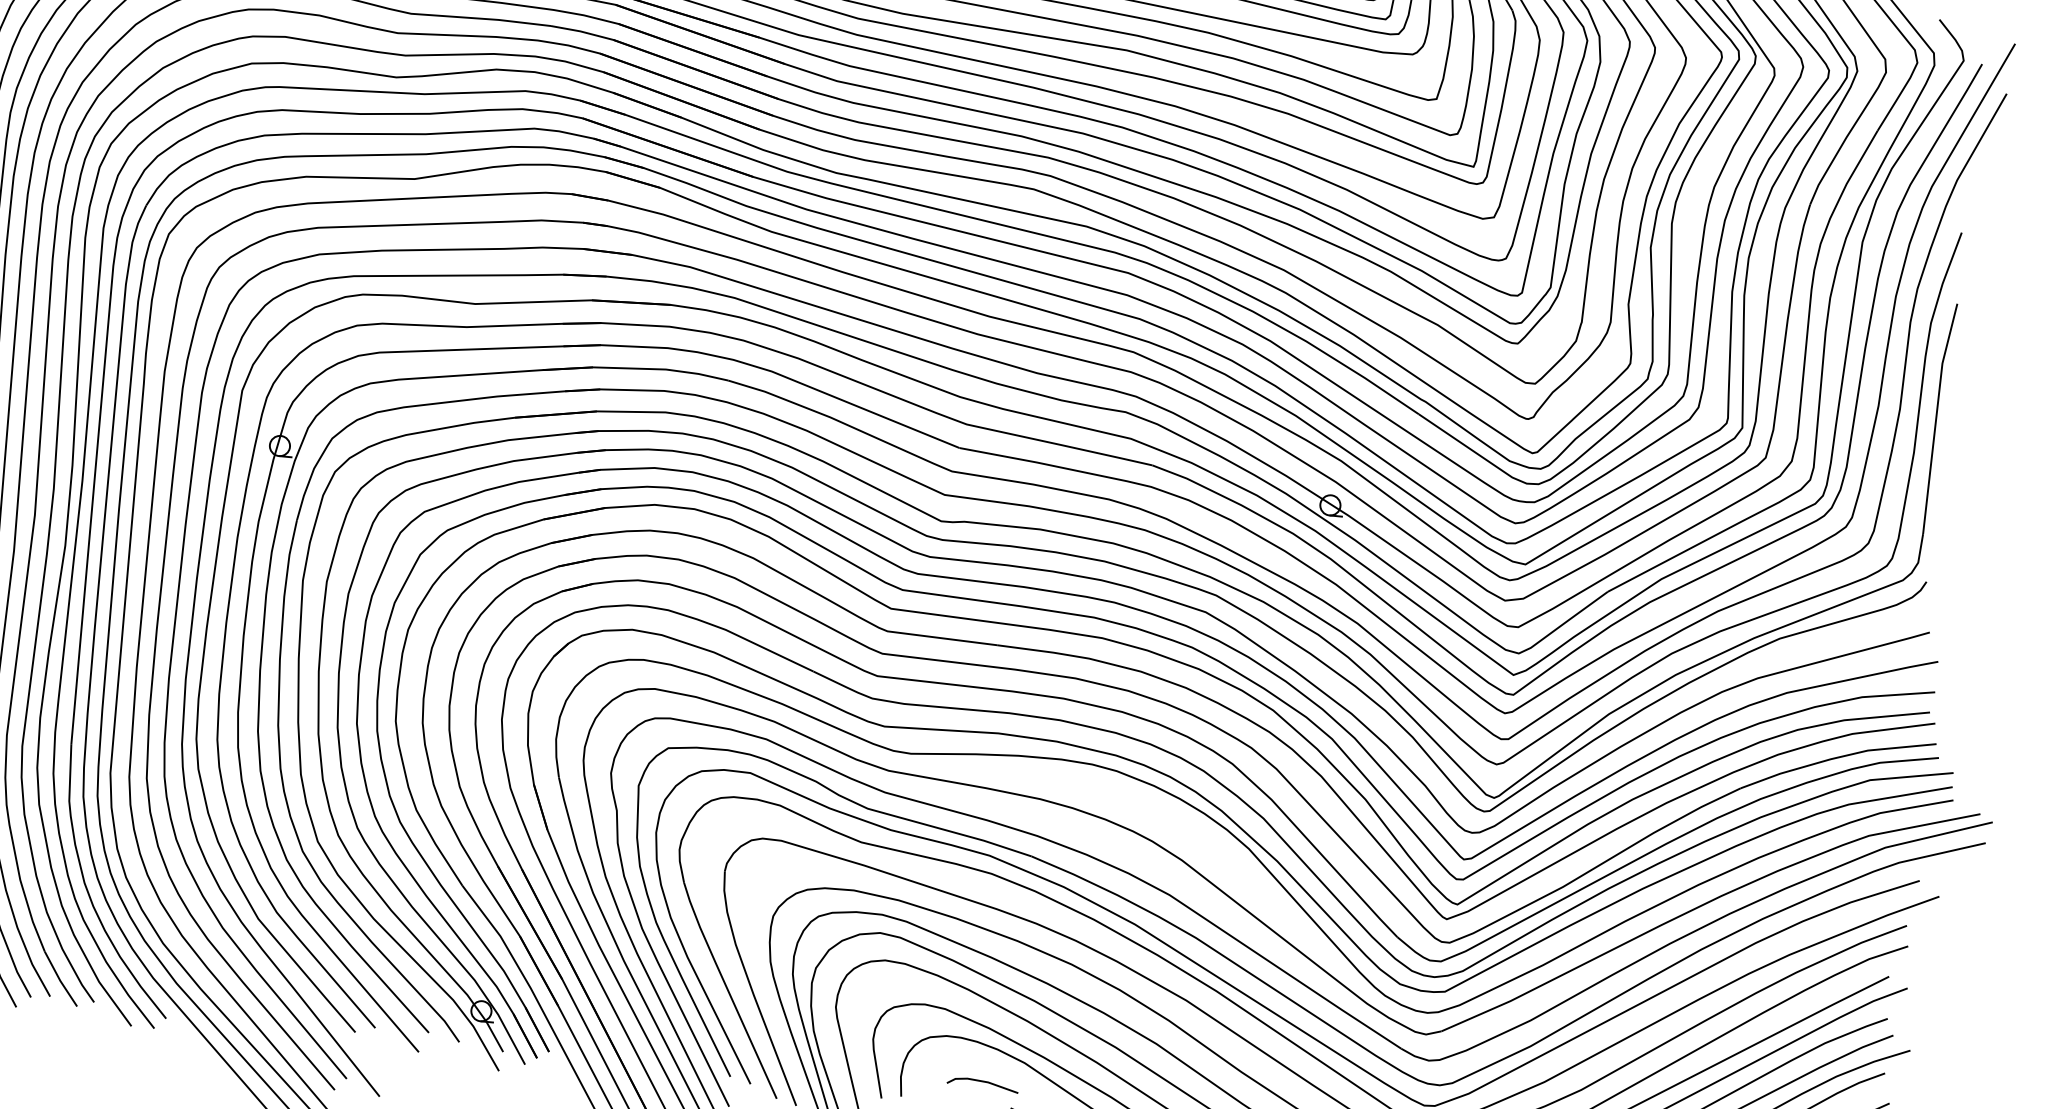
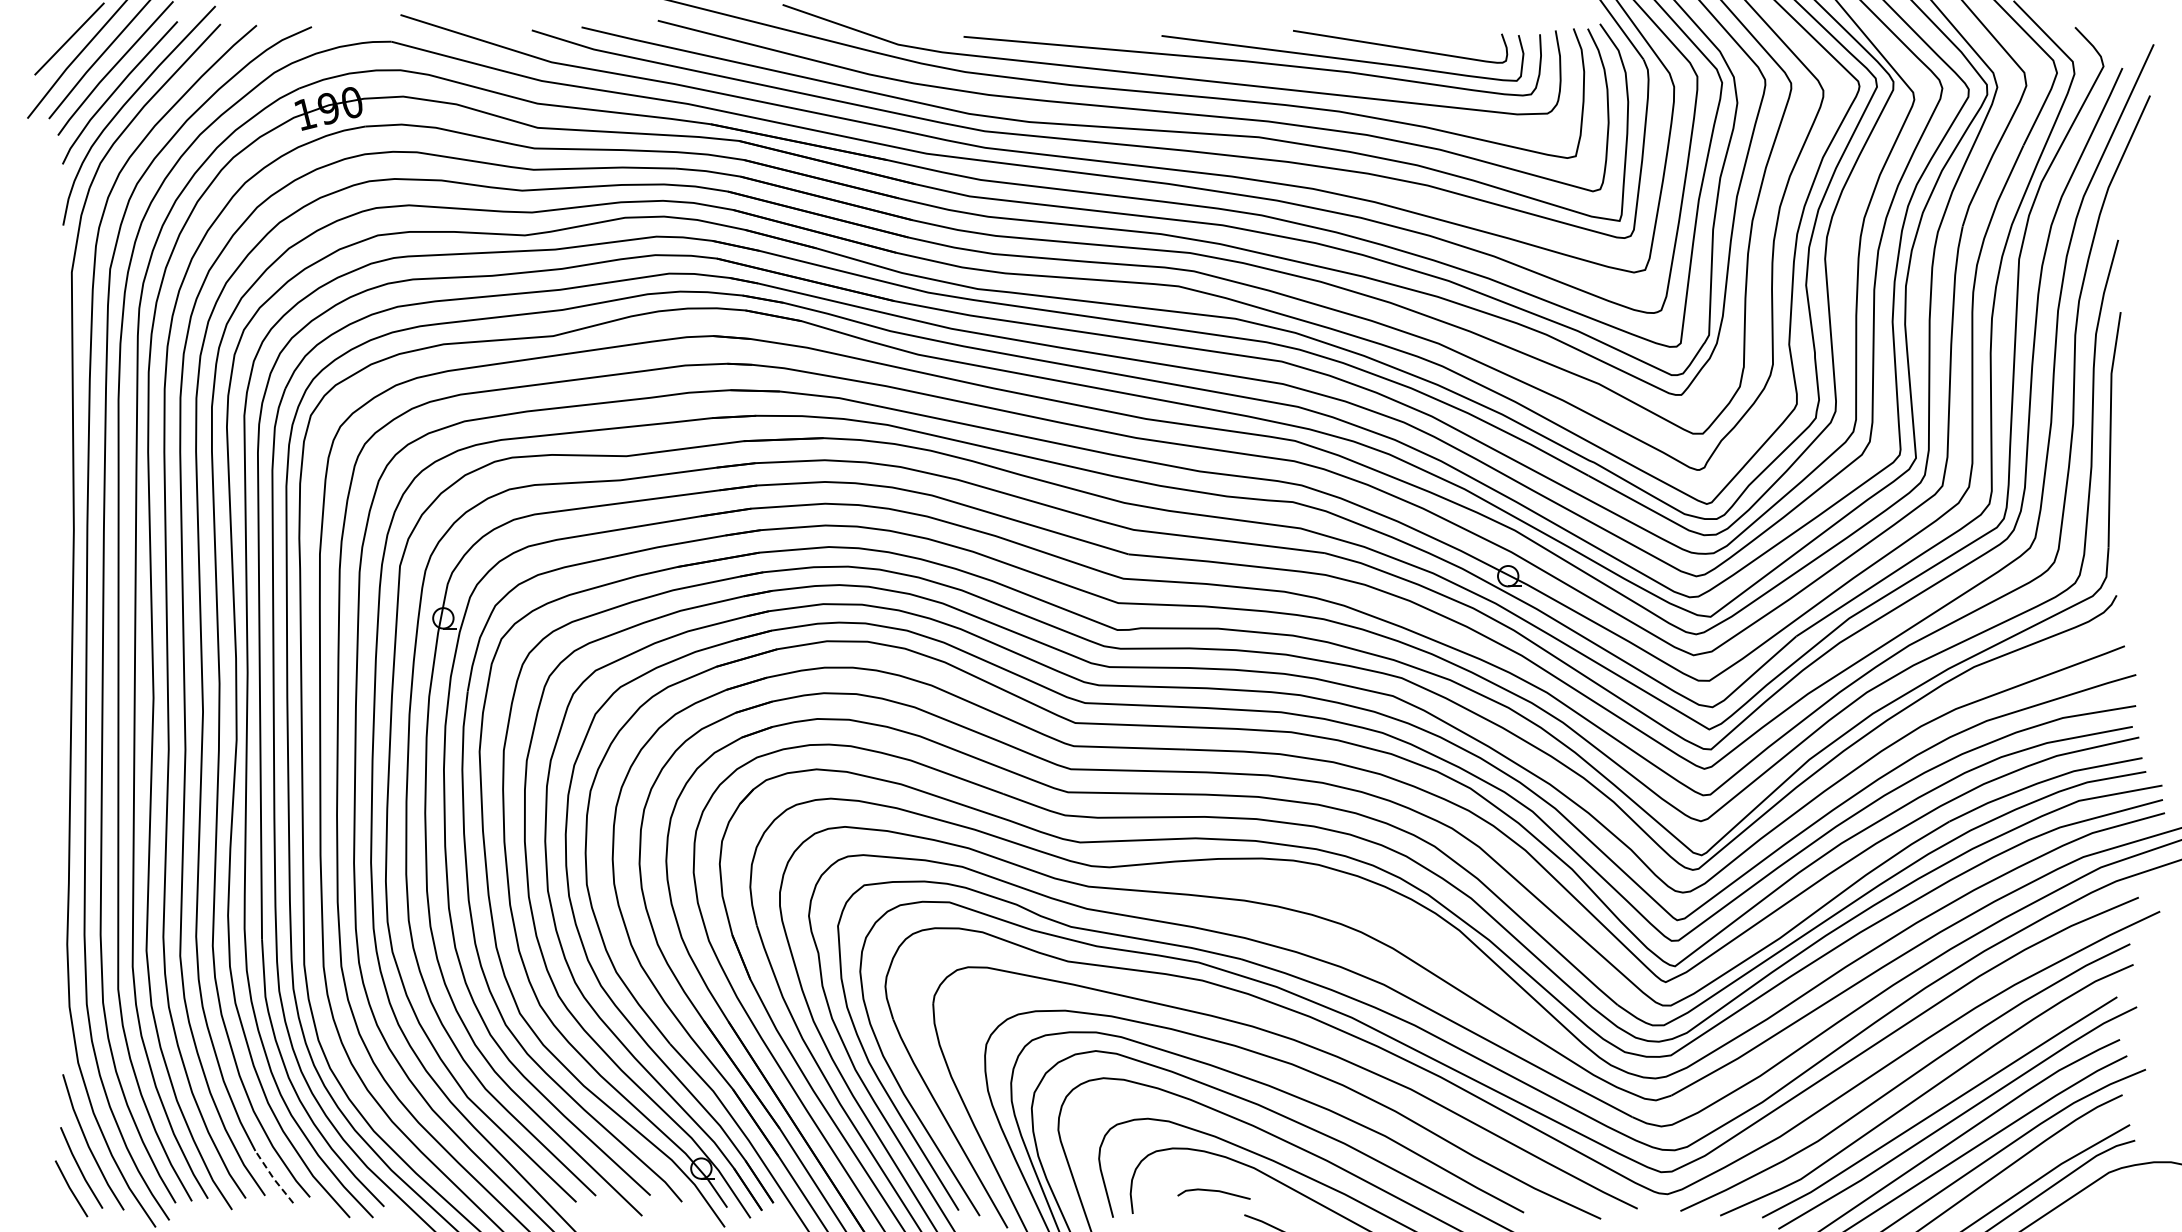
line: (59, 980) -> (273, 1178), solid -> dashed

